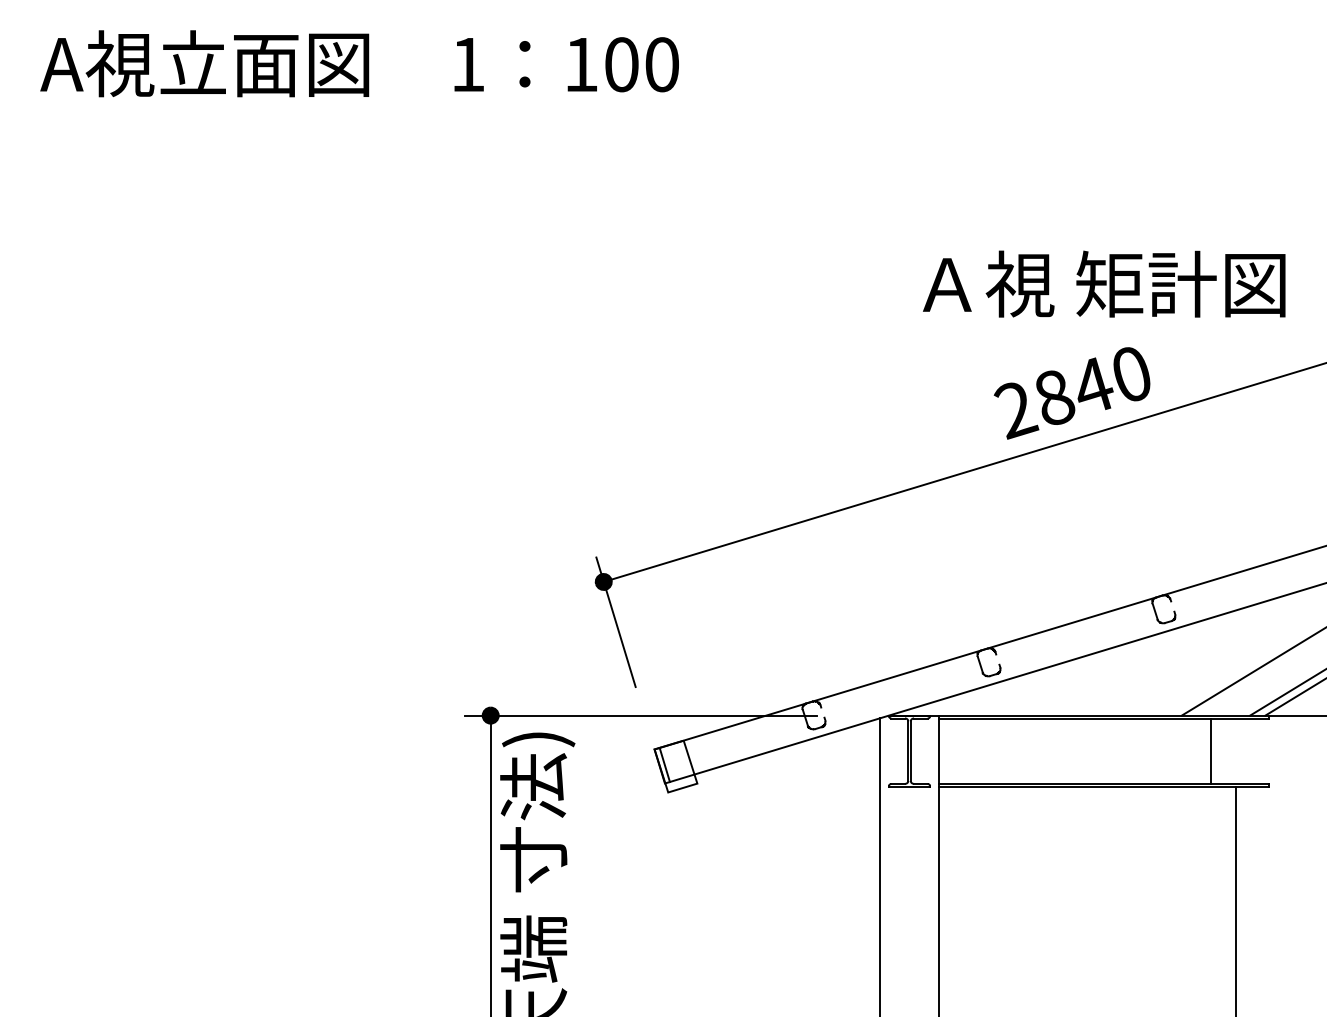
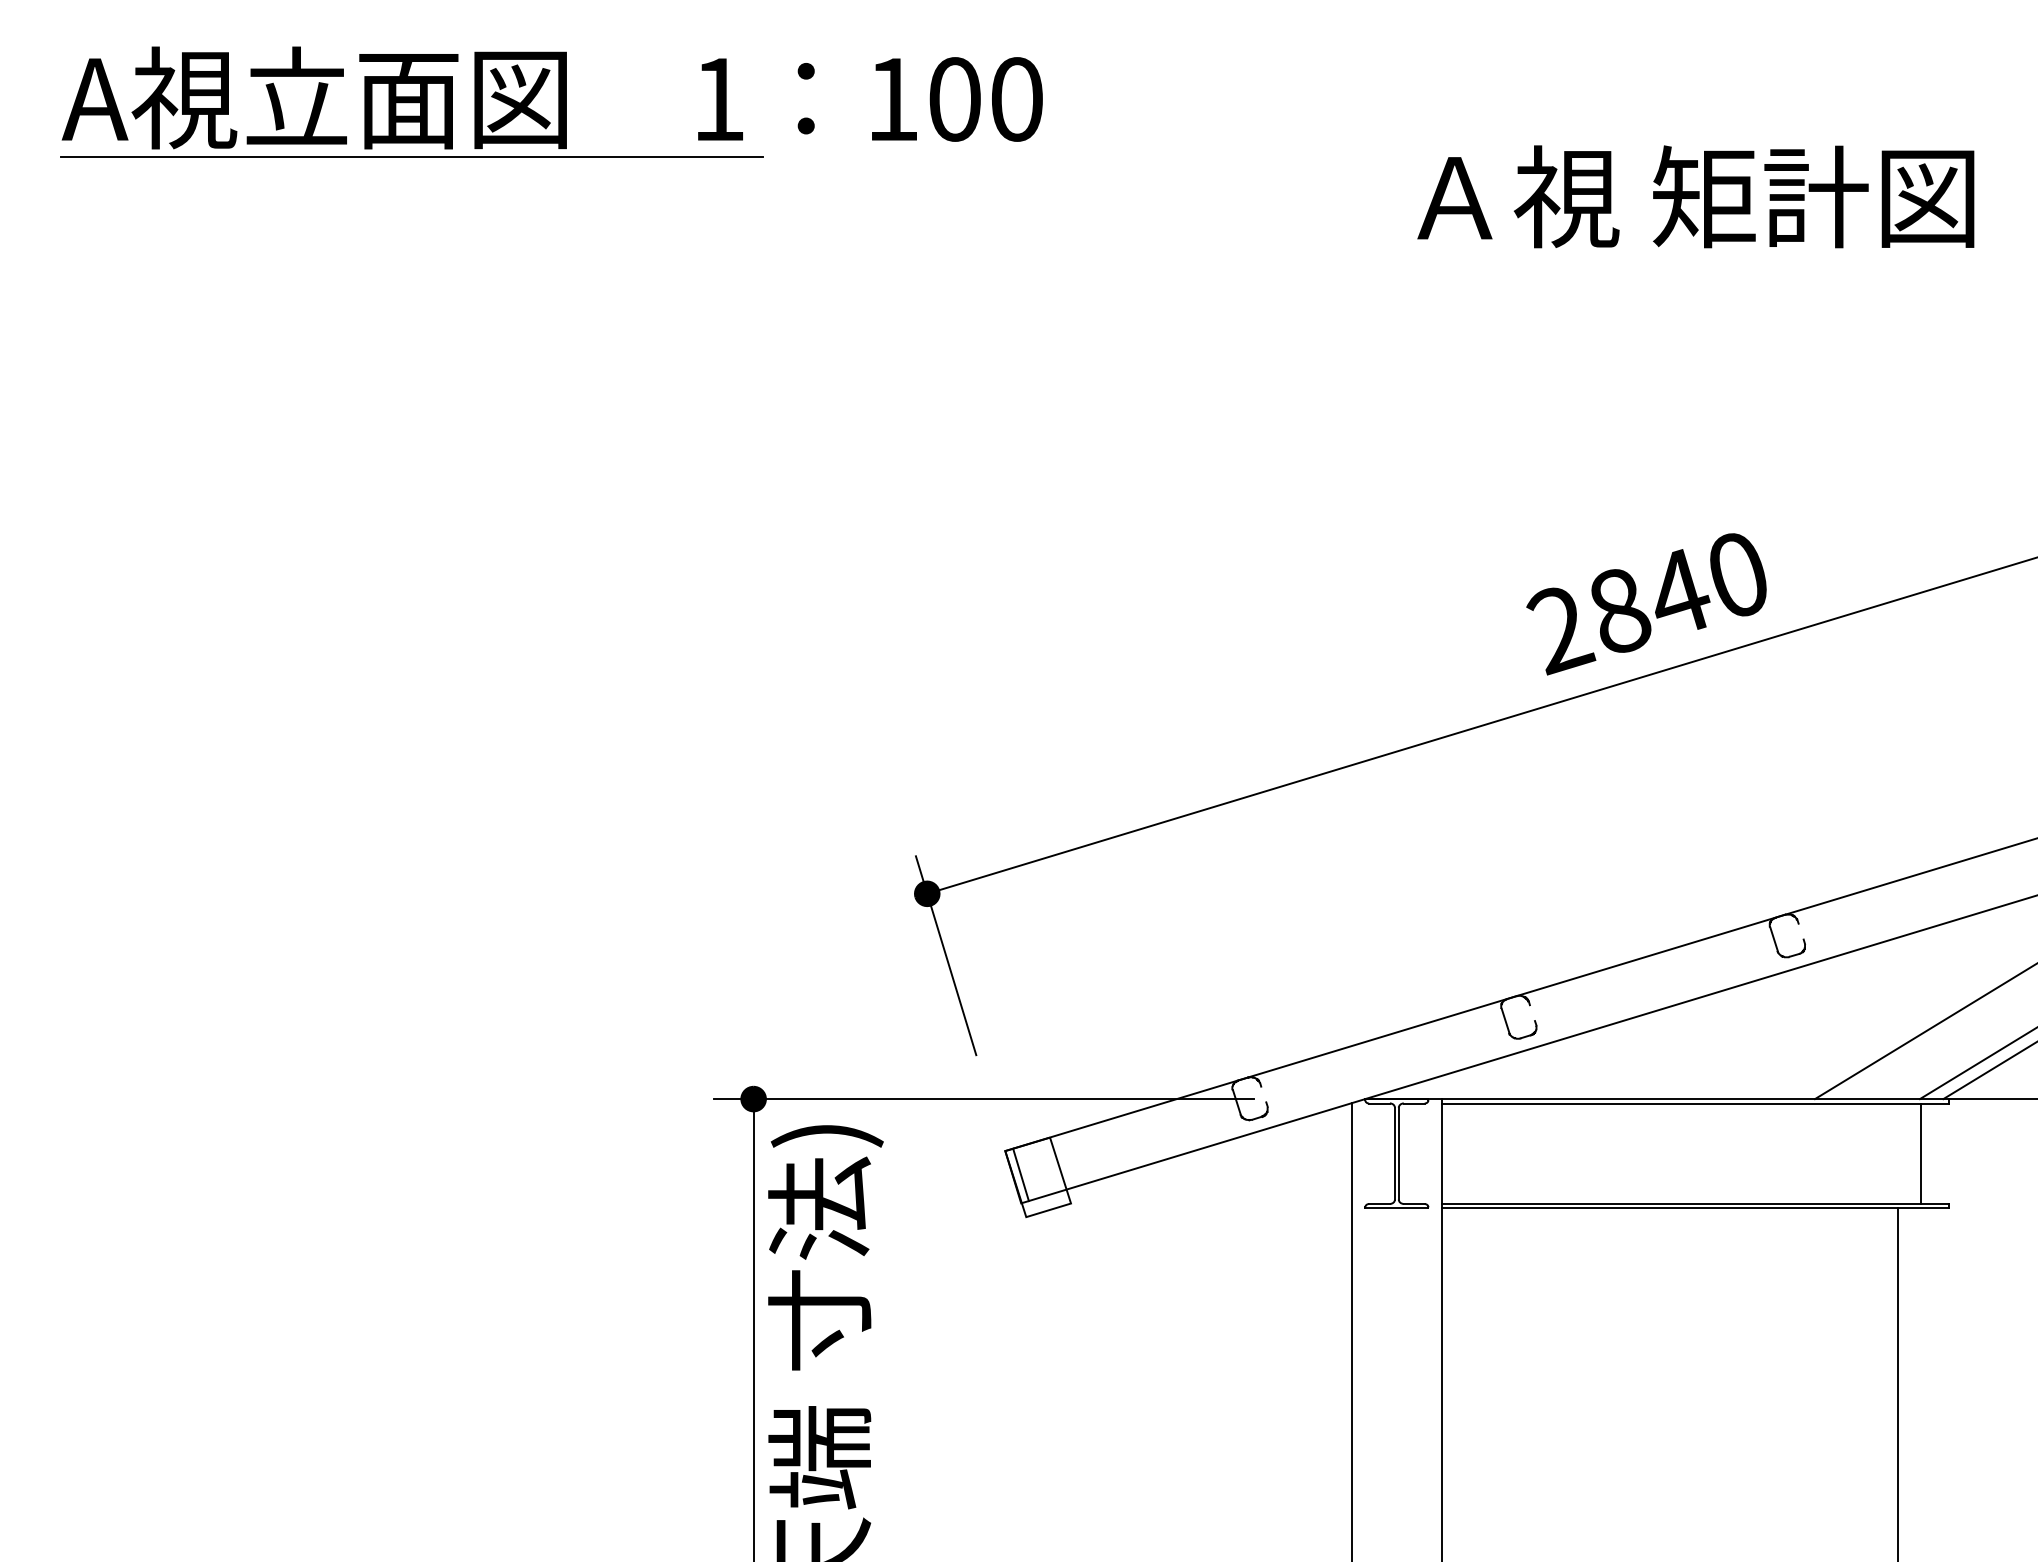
line: (267, 102) -> (410, 157), added
text: (1104, 283) -> (1696, 195), moved
line: (1210, 750) -> (1920, 1152), moved

